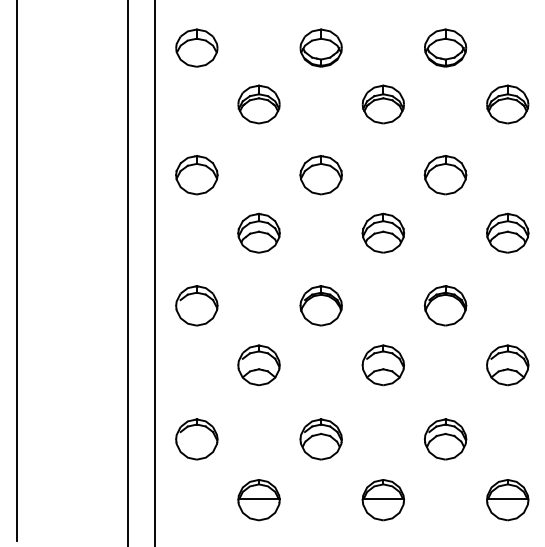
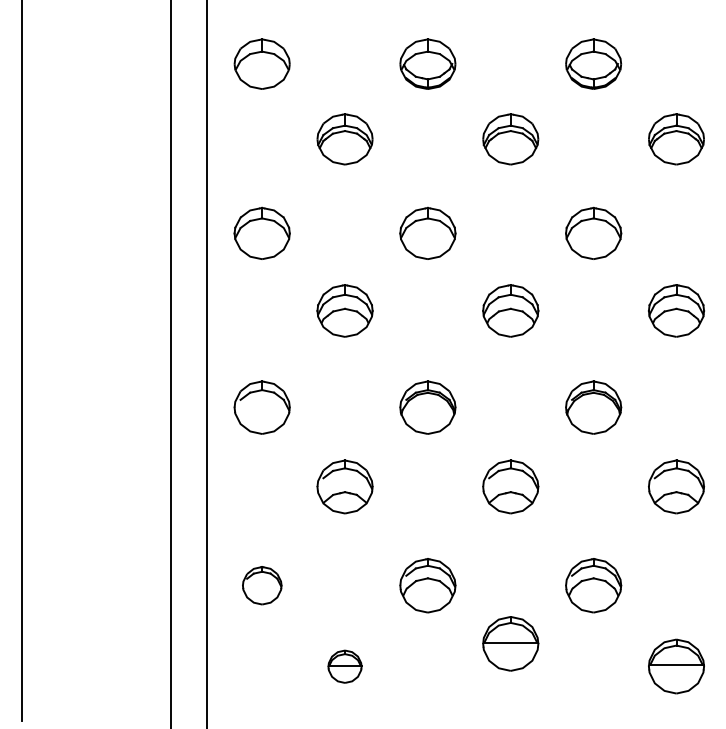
part: (196, 439) -> (261, 585), size x0.7
part: (258, 500) -> (344, 667), size x0.6
part: (382, 500) -> (509, 644), moved

